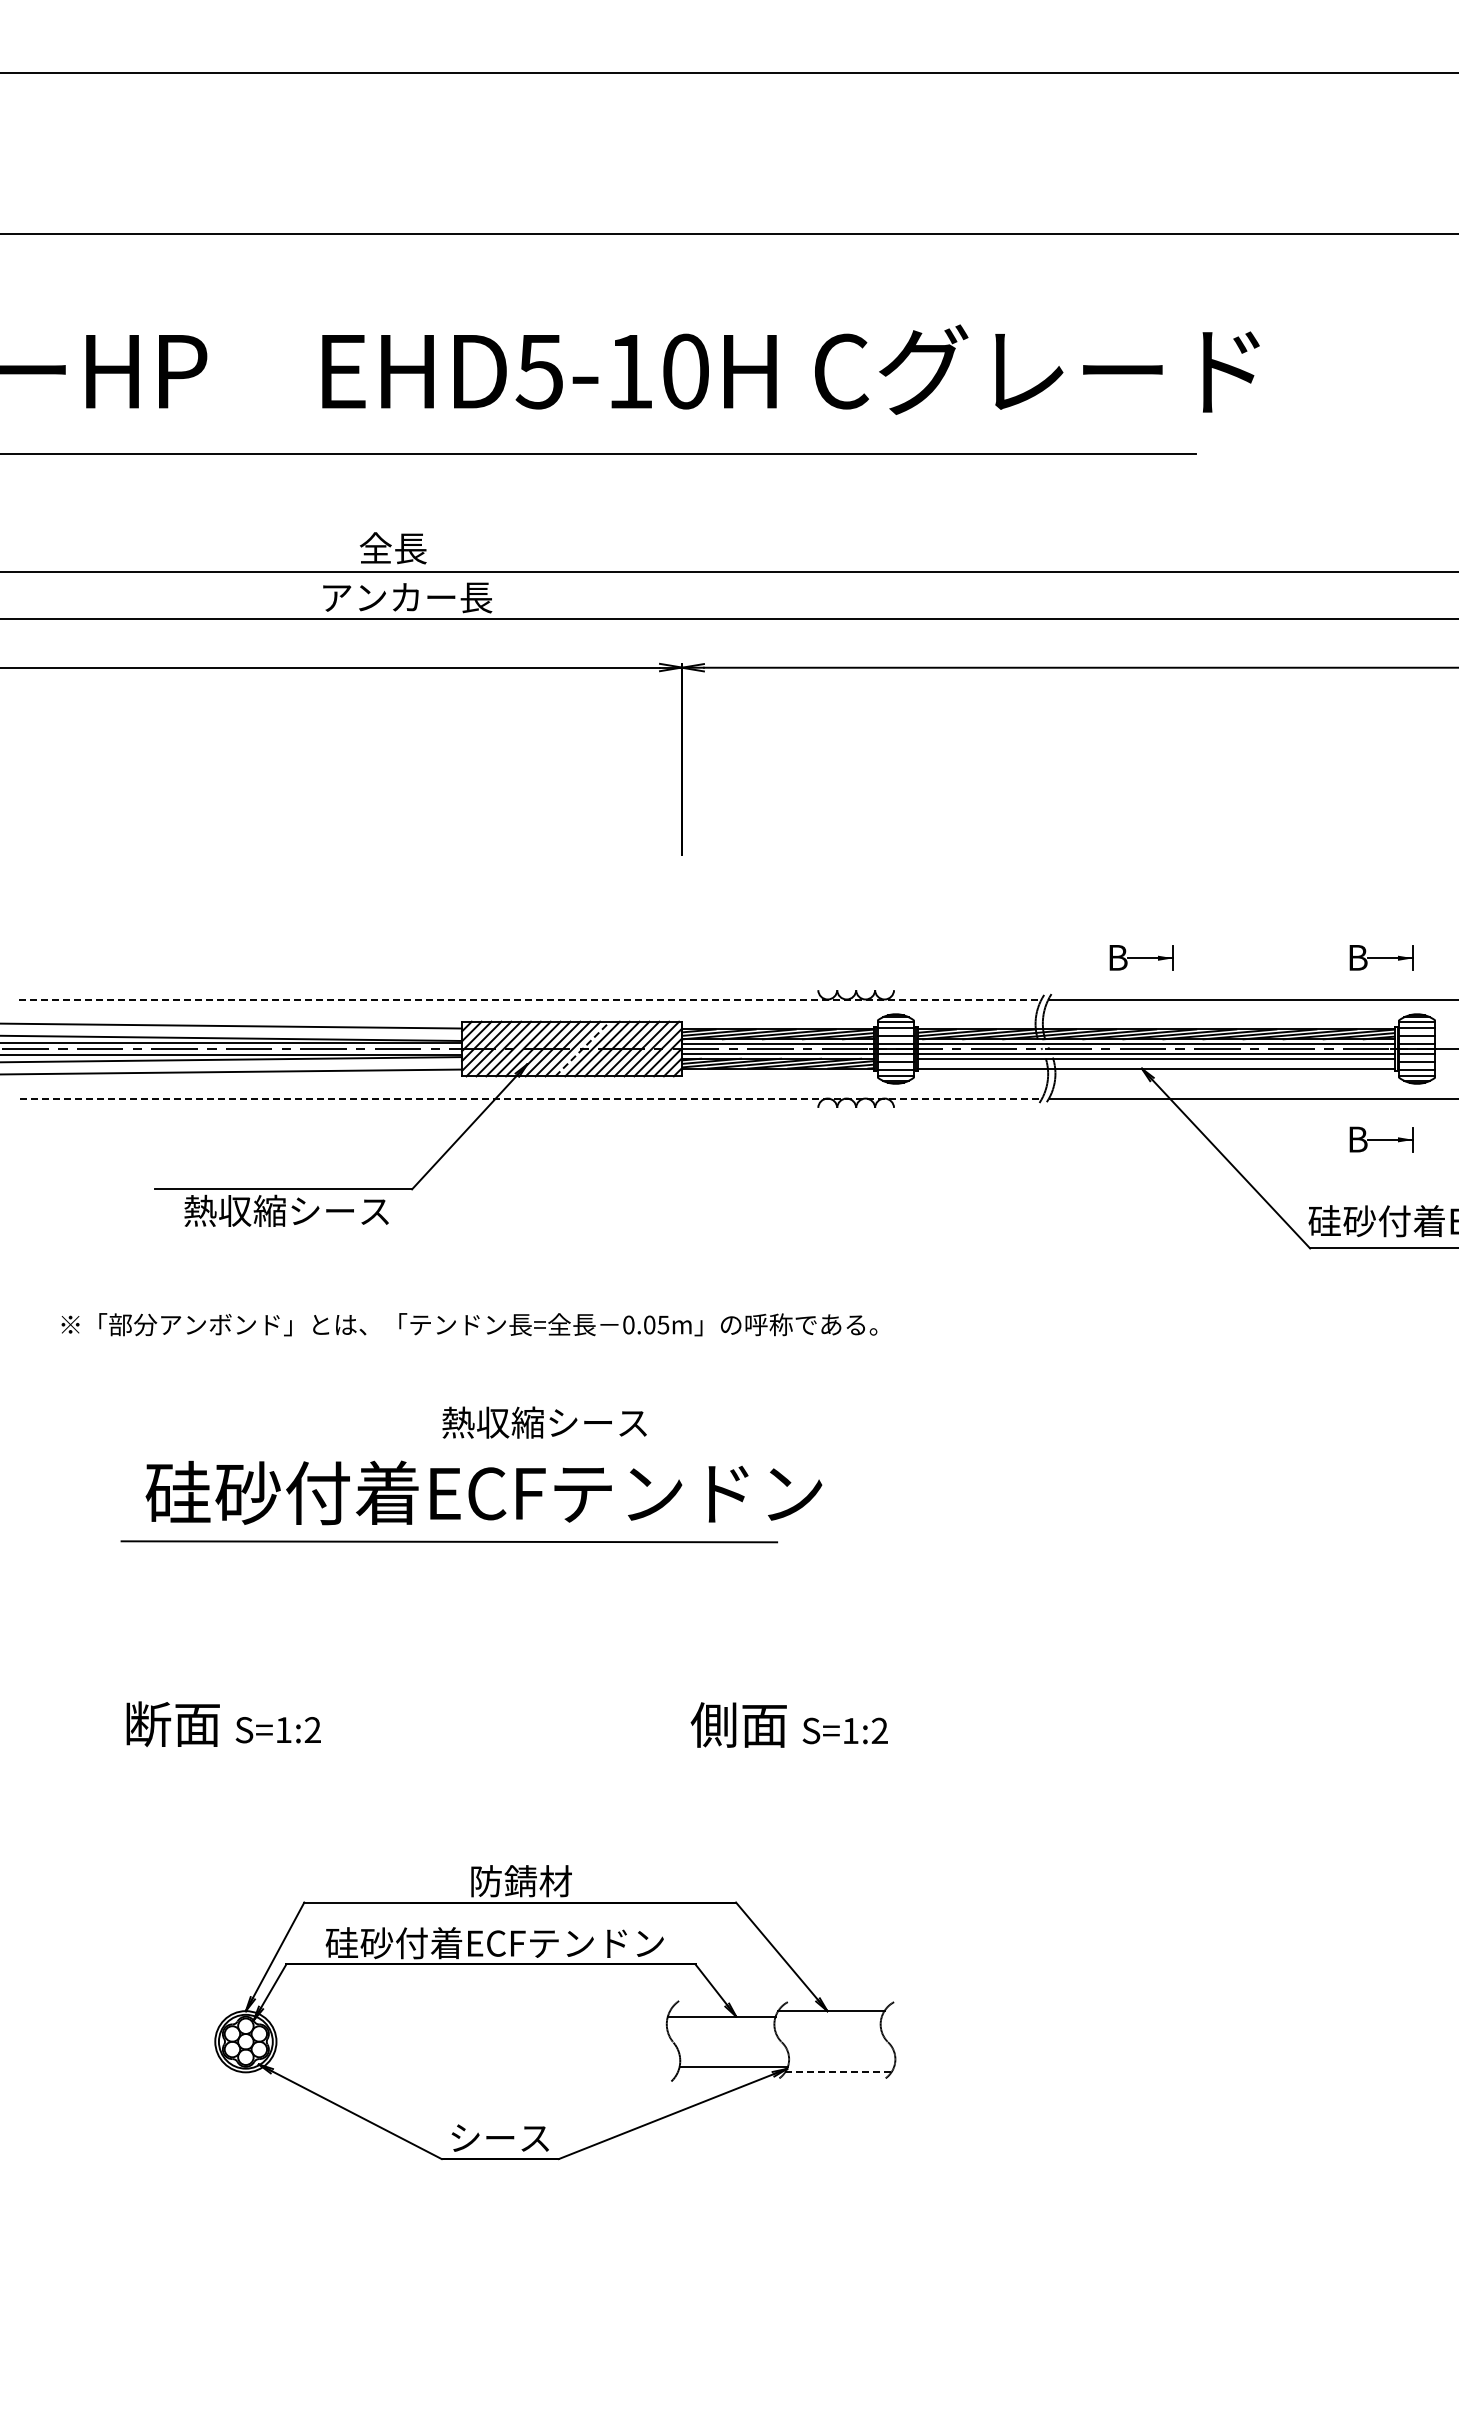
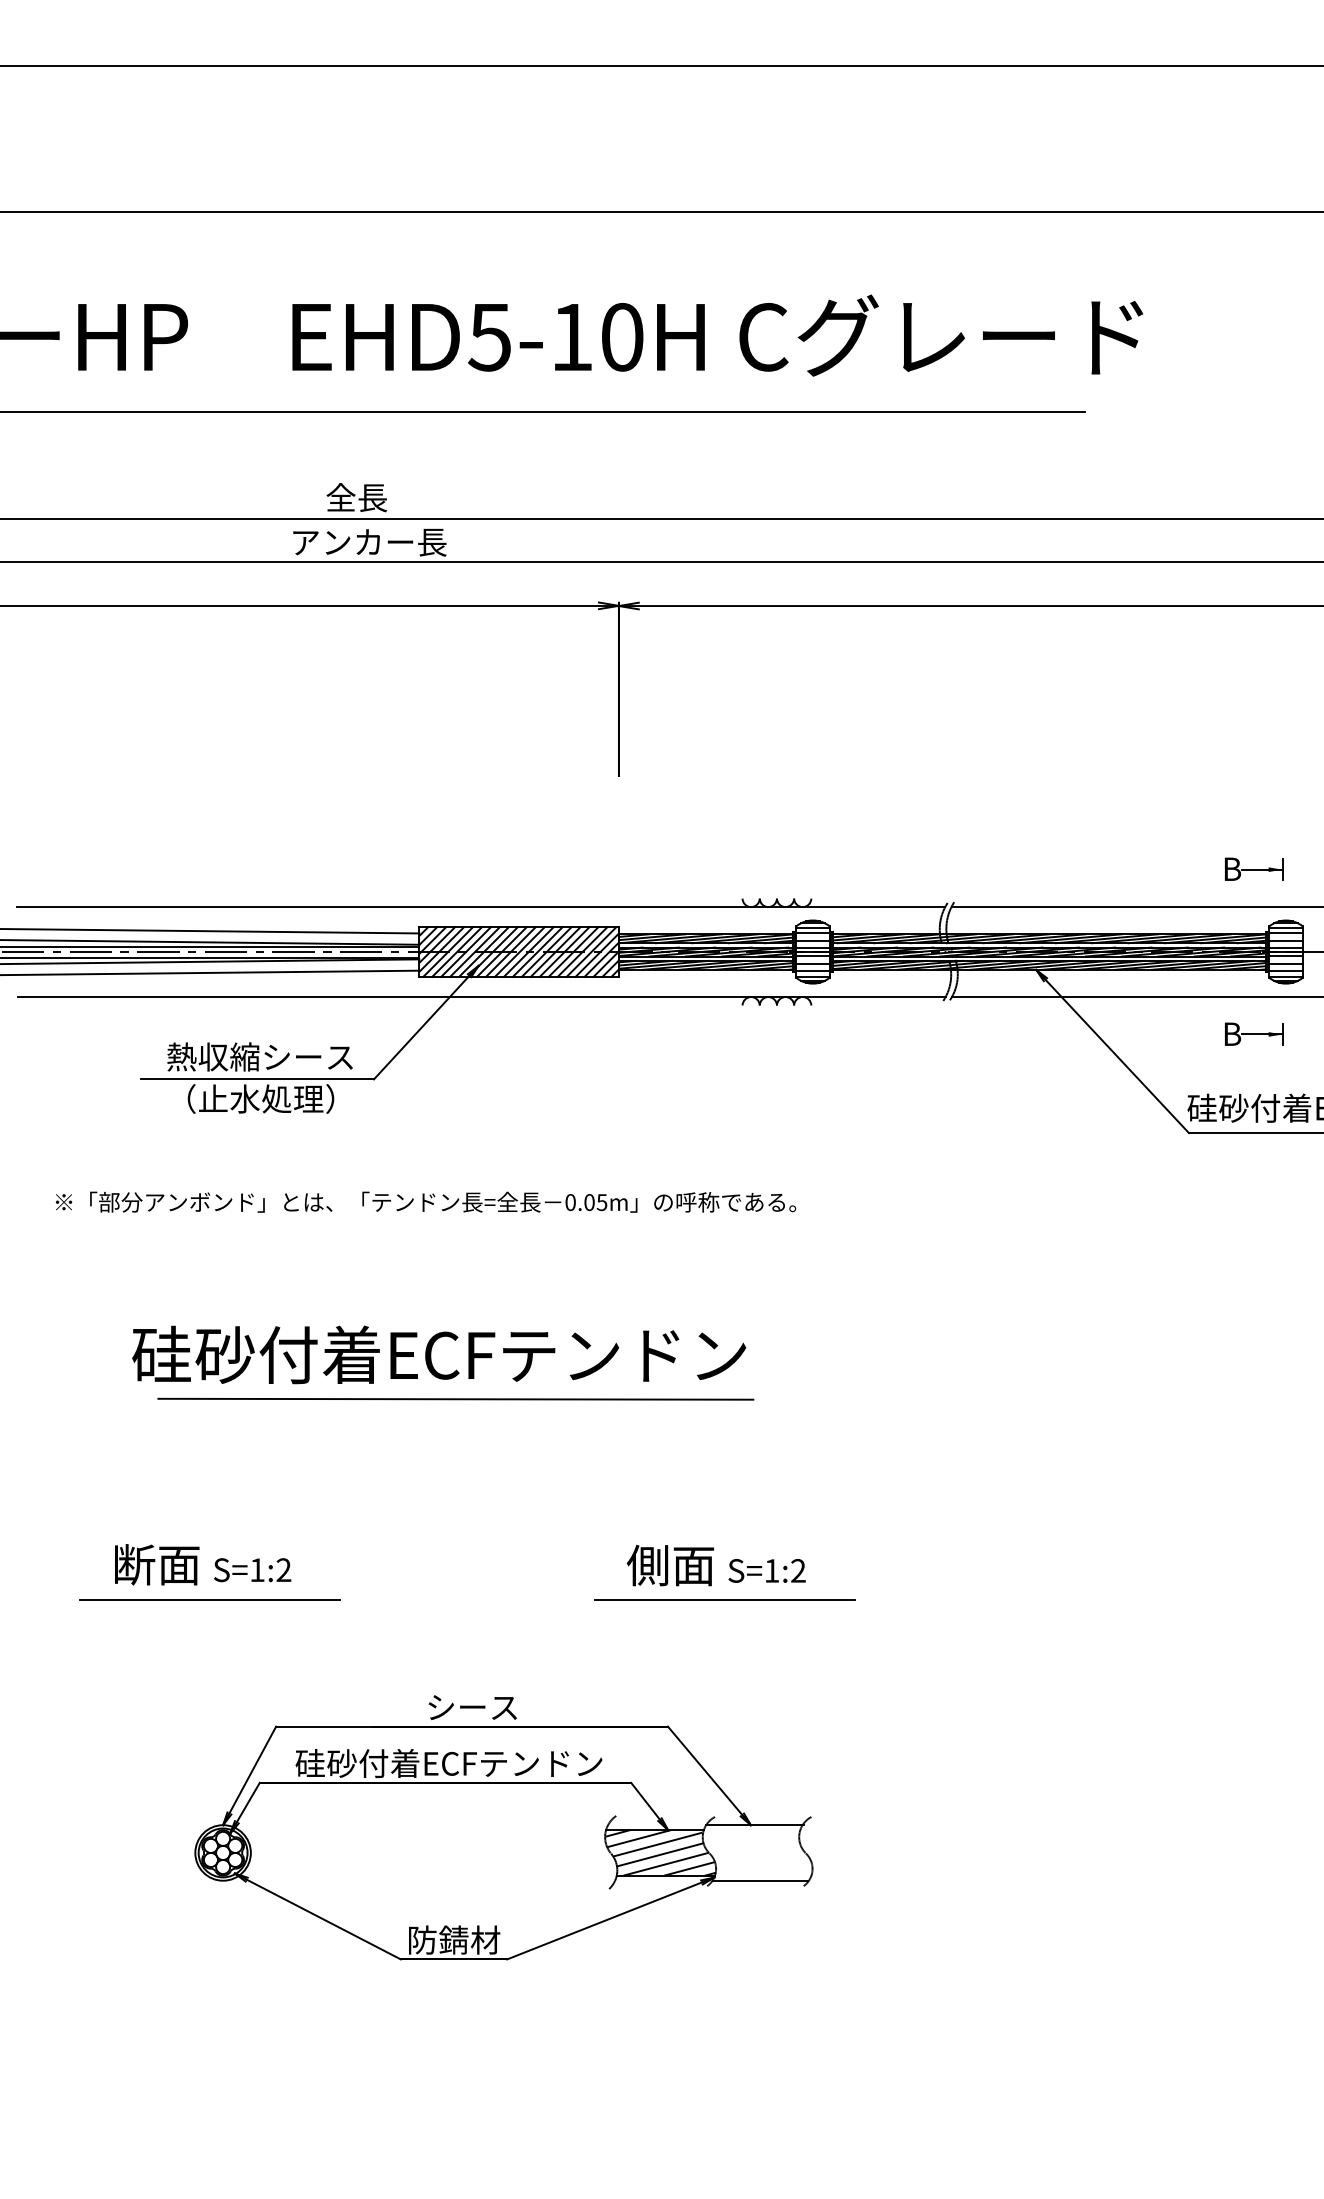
part: (1141, 957) -> (1035, 868), removed
line: (530, 999) -> (481, 907), dashed -> solid
line: (582, 1049) -> (528, 952), dashed -> solid
hatch: (777, 1049) -> (705, 952), added
hatch: (1156, 1049) -> (1049, 952), added
hatch: (1156, 1063) -> (1049, 965), added
line: (531, 1098) -> (482, 996), dashed -> solid
text: (286, 1210) -> (259, 1098), 熱収縮シース -> （止水処理）
text: (544, 1422) -> (259, 1056), moved
line: (449, 1541) -> (455, 1398), moved
line: (231, 1762) -> (210, 1599), added
line: (798, 1762) -> (724, 1599), added
text: (521, 1881) -> (473, 1707), 防錆材 -> シース
hatch: (728, 2041) -> (661, 1852), added
line: (837, 2072) -> (760, 1880), dashed -> solid
text: (500, 2137) -> (454, 1939), シース -> 防錆材

